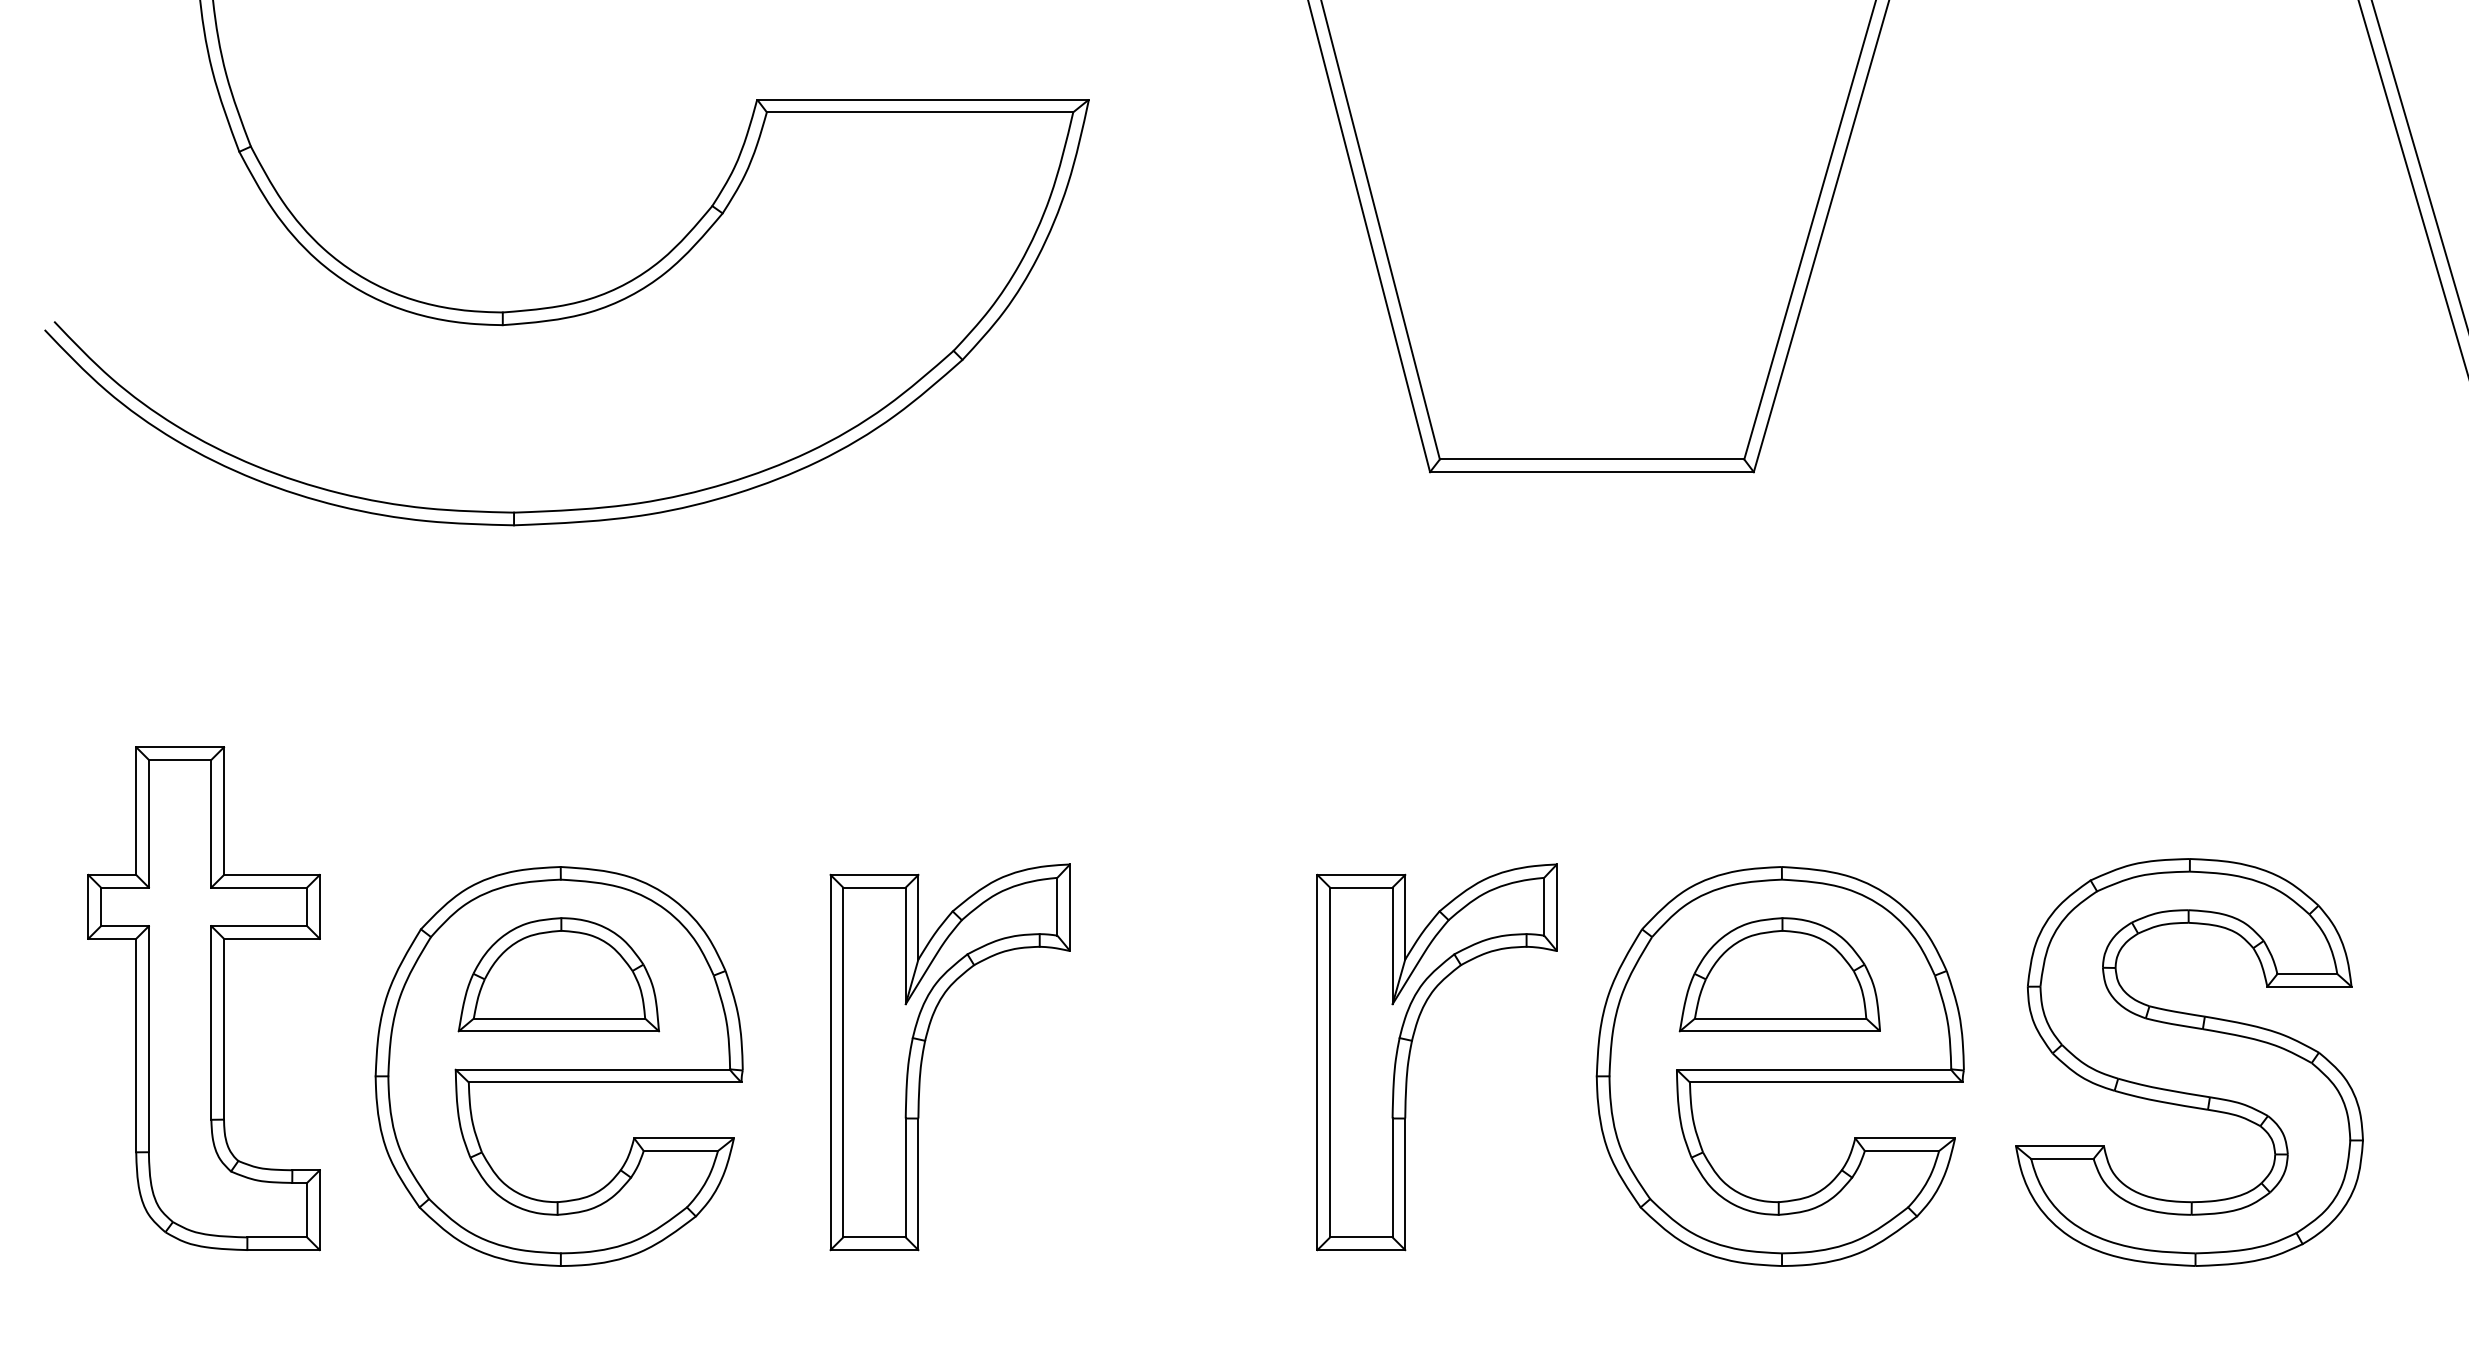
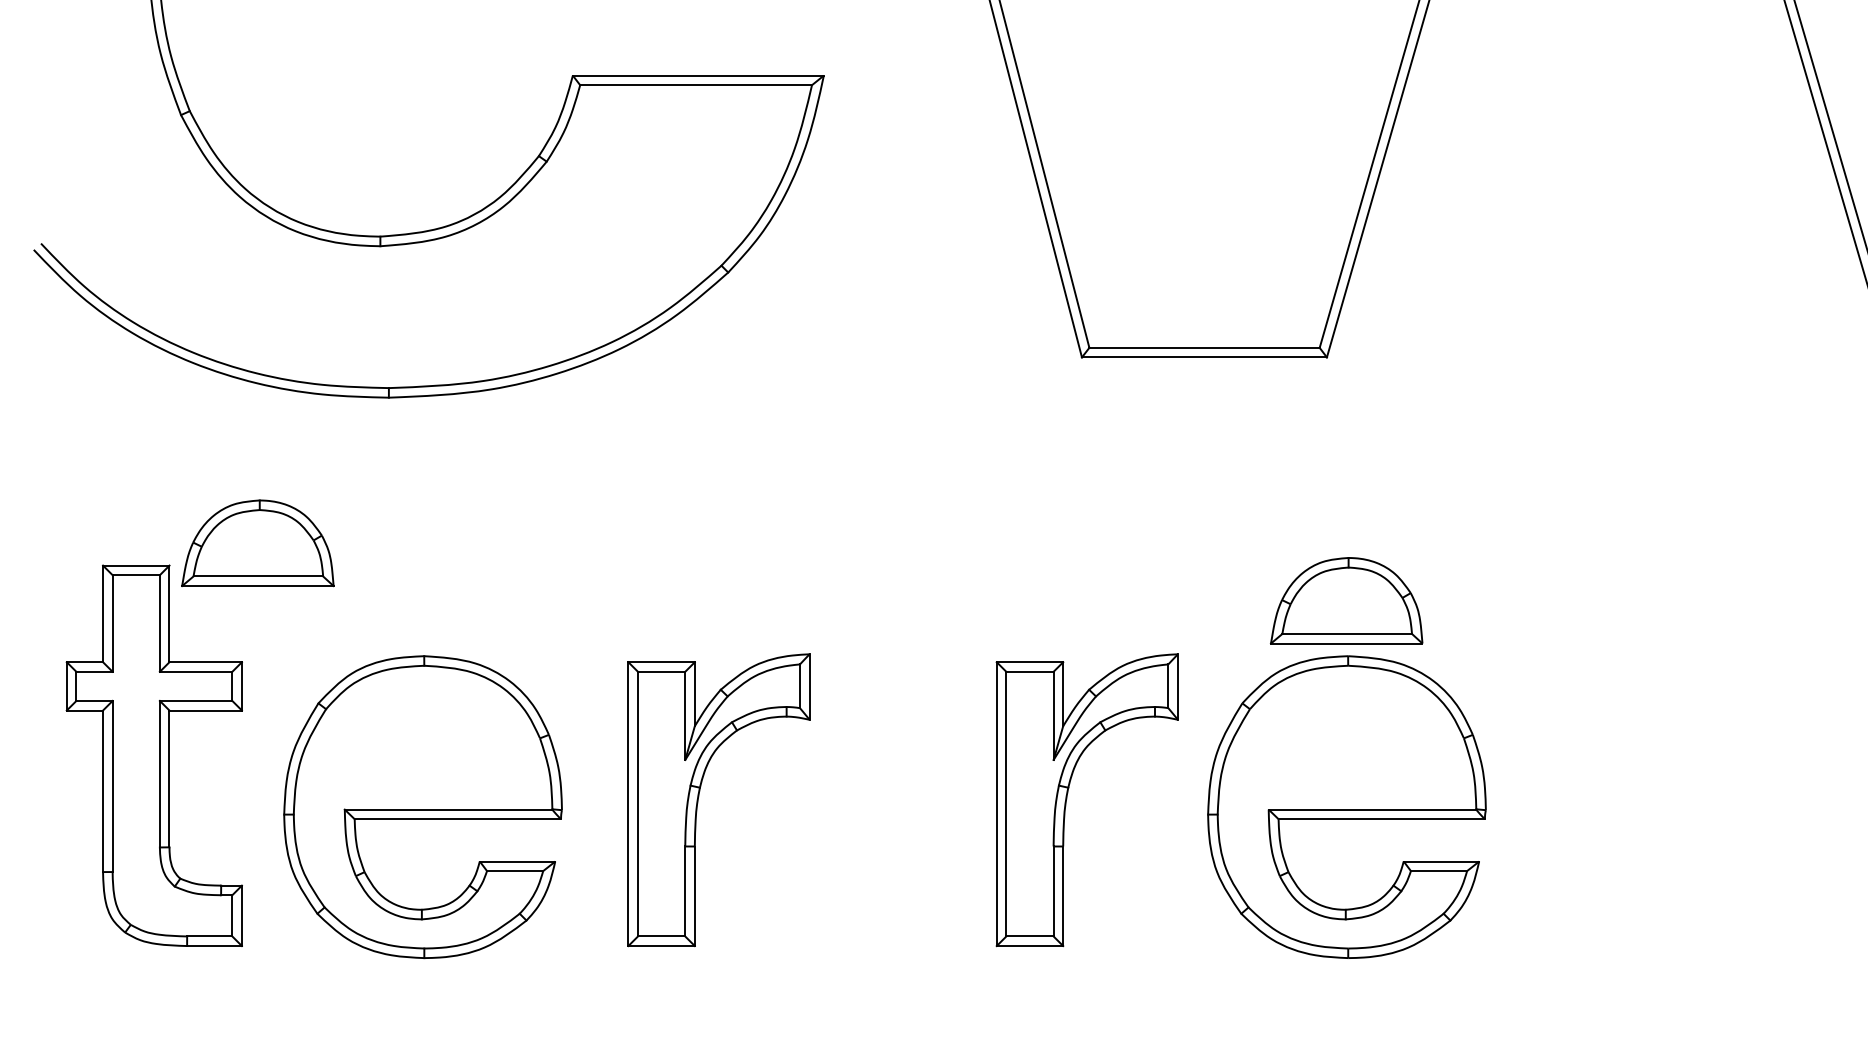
part: (558, 974) -> (257, 543), moved
part: (1779, 974) -> (1346, 600), moved
part: (2189, 1062) -> (1656, 804), removed

